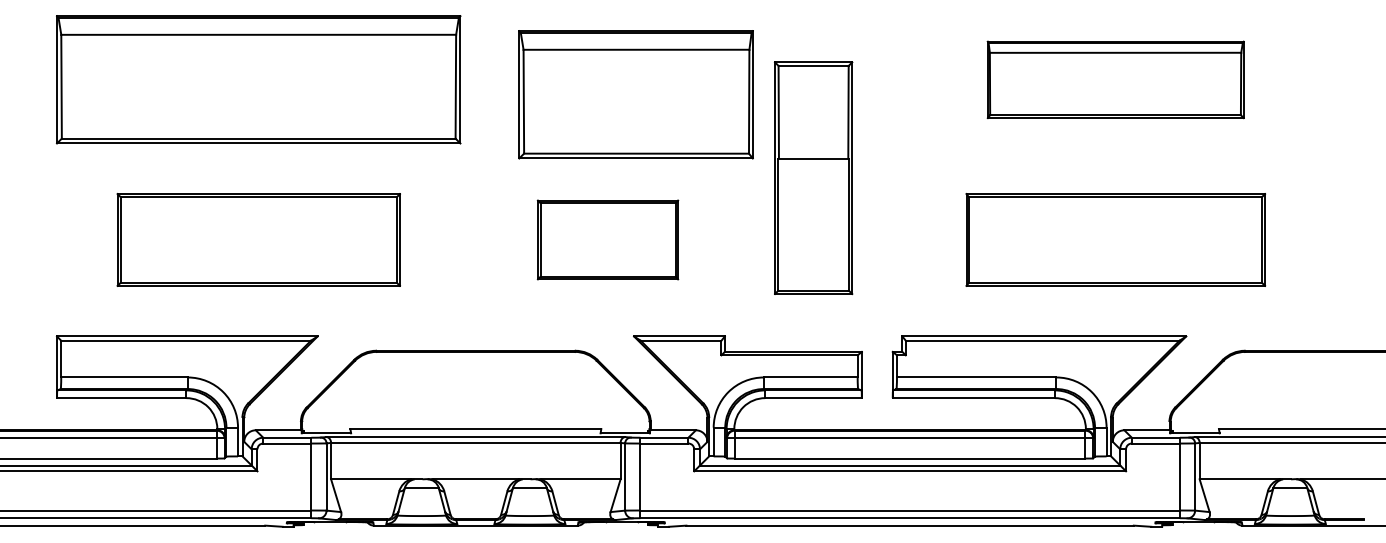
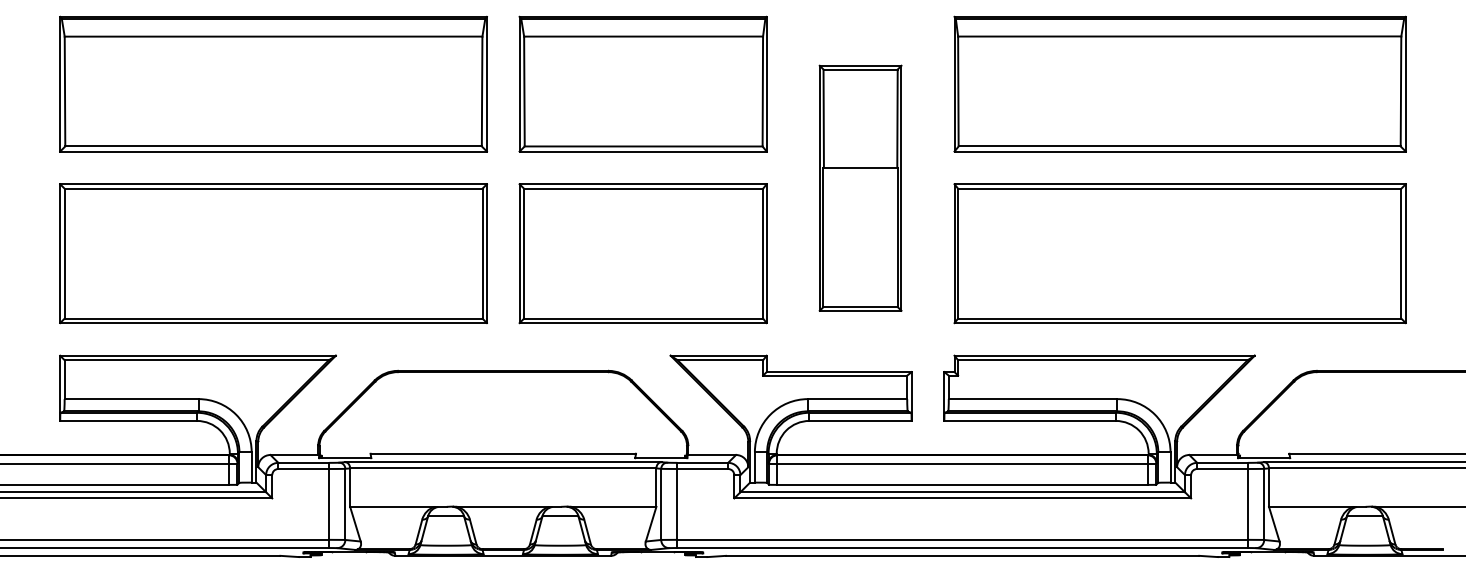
part: (1115, 79) -> (1179, 83), size x1.67
part: (635, 94) -> (642, 83), moved
part: (258, 239) -> (273, 253), size x1.43
part: (607, 239) -> (642, 253), size x1.67
part: (1115, 239) -> (1179, 253), size x1.43

